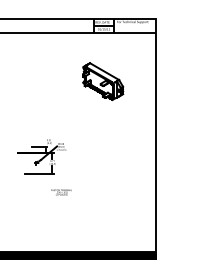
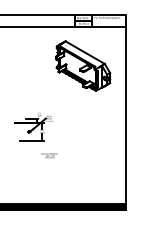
part: (102, 81) -> (82, 65), size x1.67

